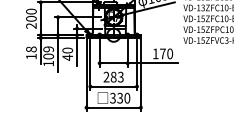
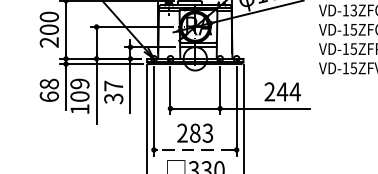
text: (67, 53) -> (113, 91), 40 -> 37
text: (162, 53) -> (281, 91), 170 -> 244
text: (31, 56) -> (49, 96), 18 -> 68
line: (113, 86) -> (194, 149), solid -> dashed

